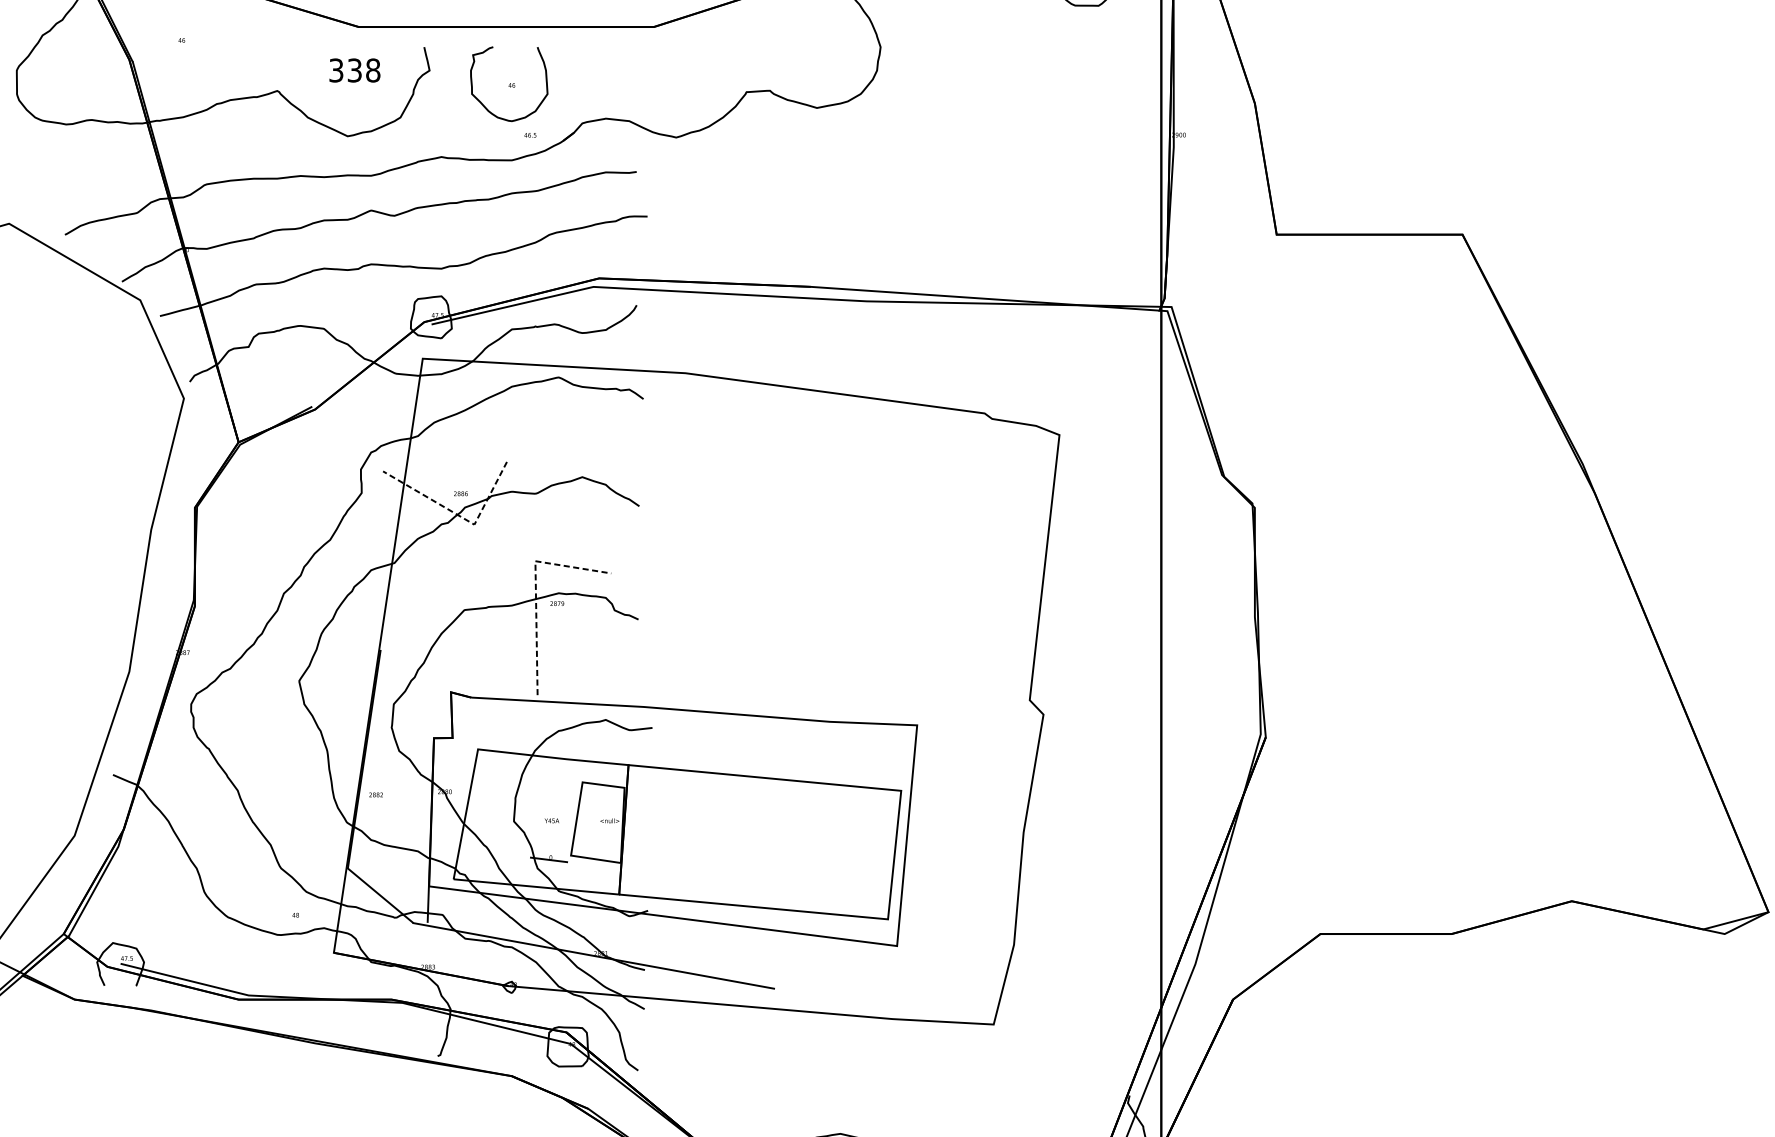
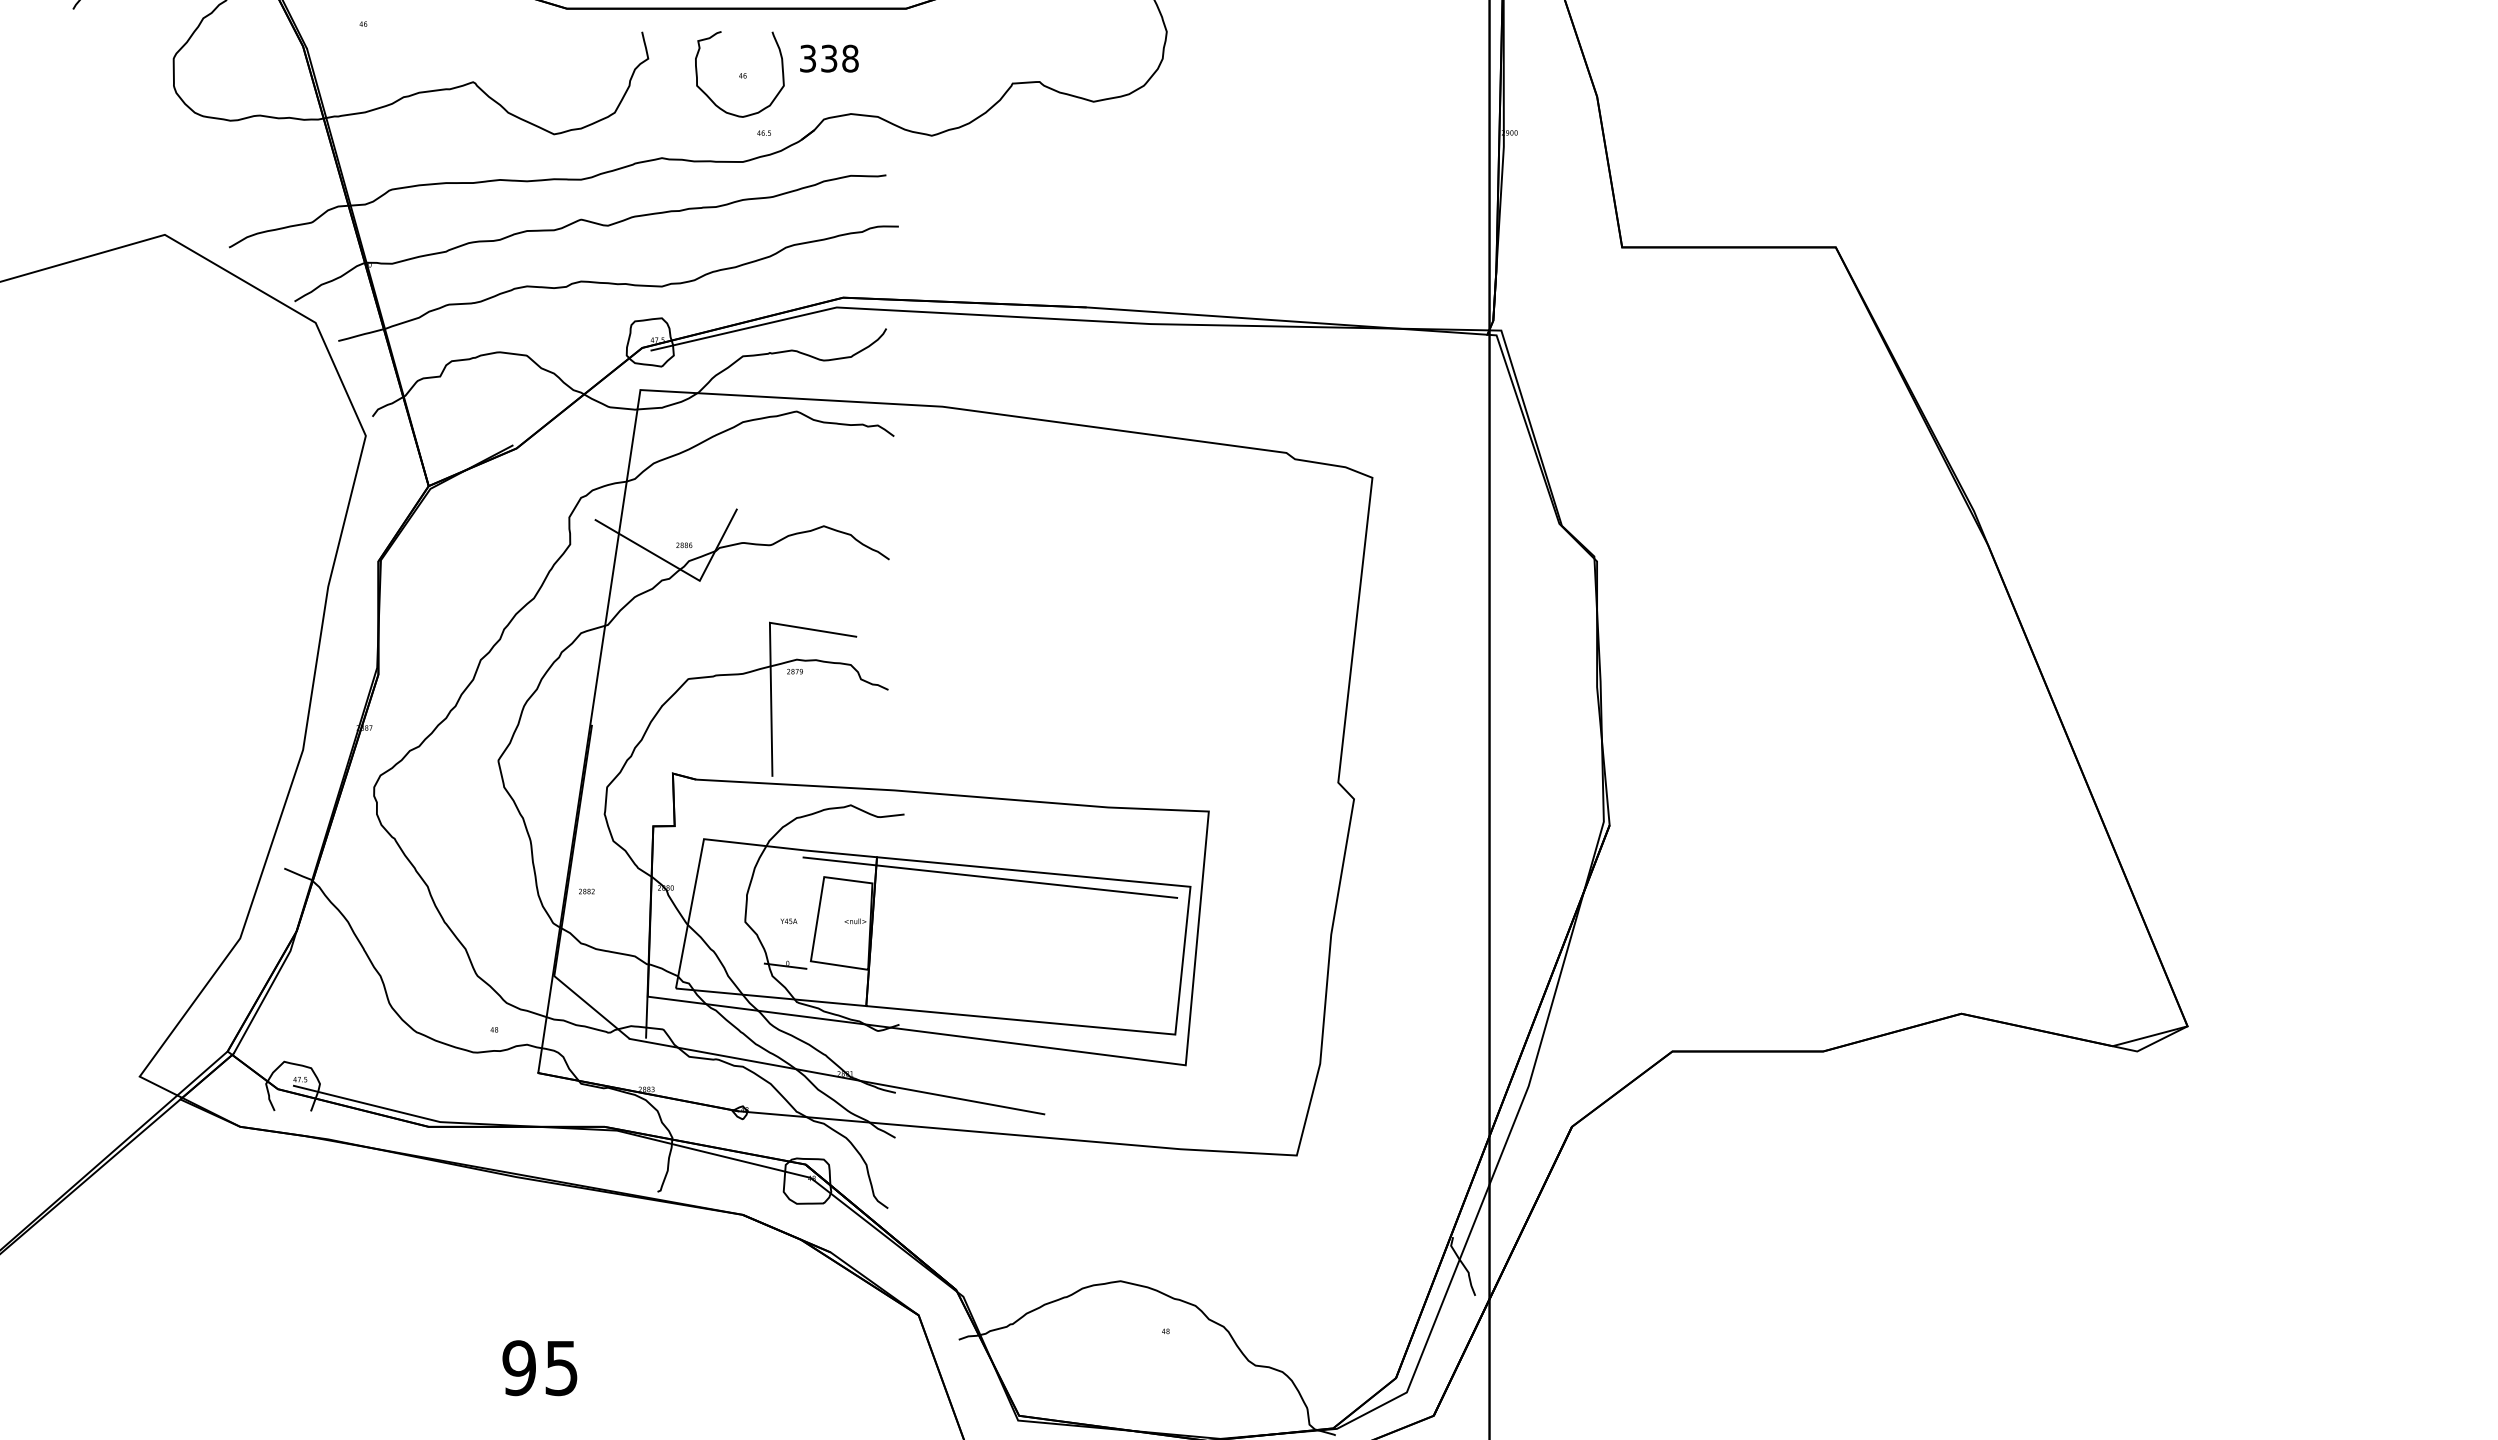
text: (354, 70) -> (829, 58), moved
line: (459, 515) -> (682, 570), dashed -> solid
line: (535, 588) -> (770, 654), dashed -> solid
line: (727, 782) -> (990, 877), added

